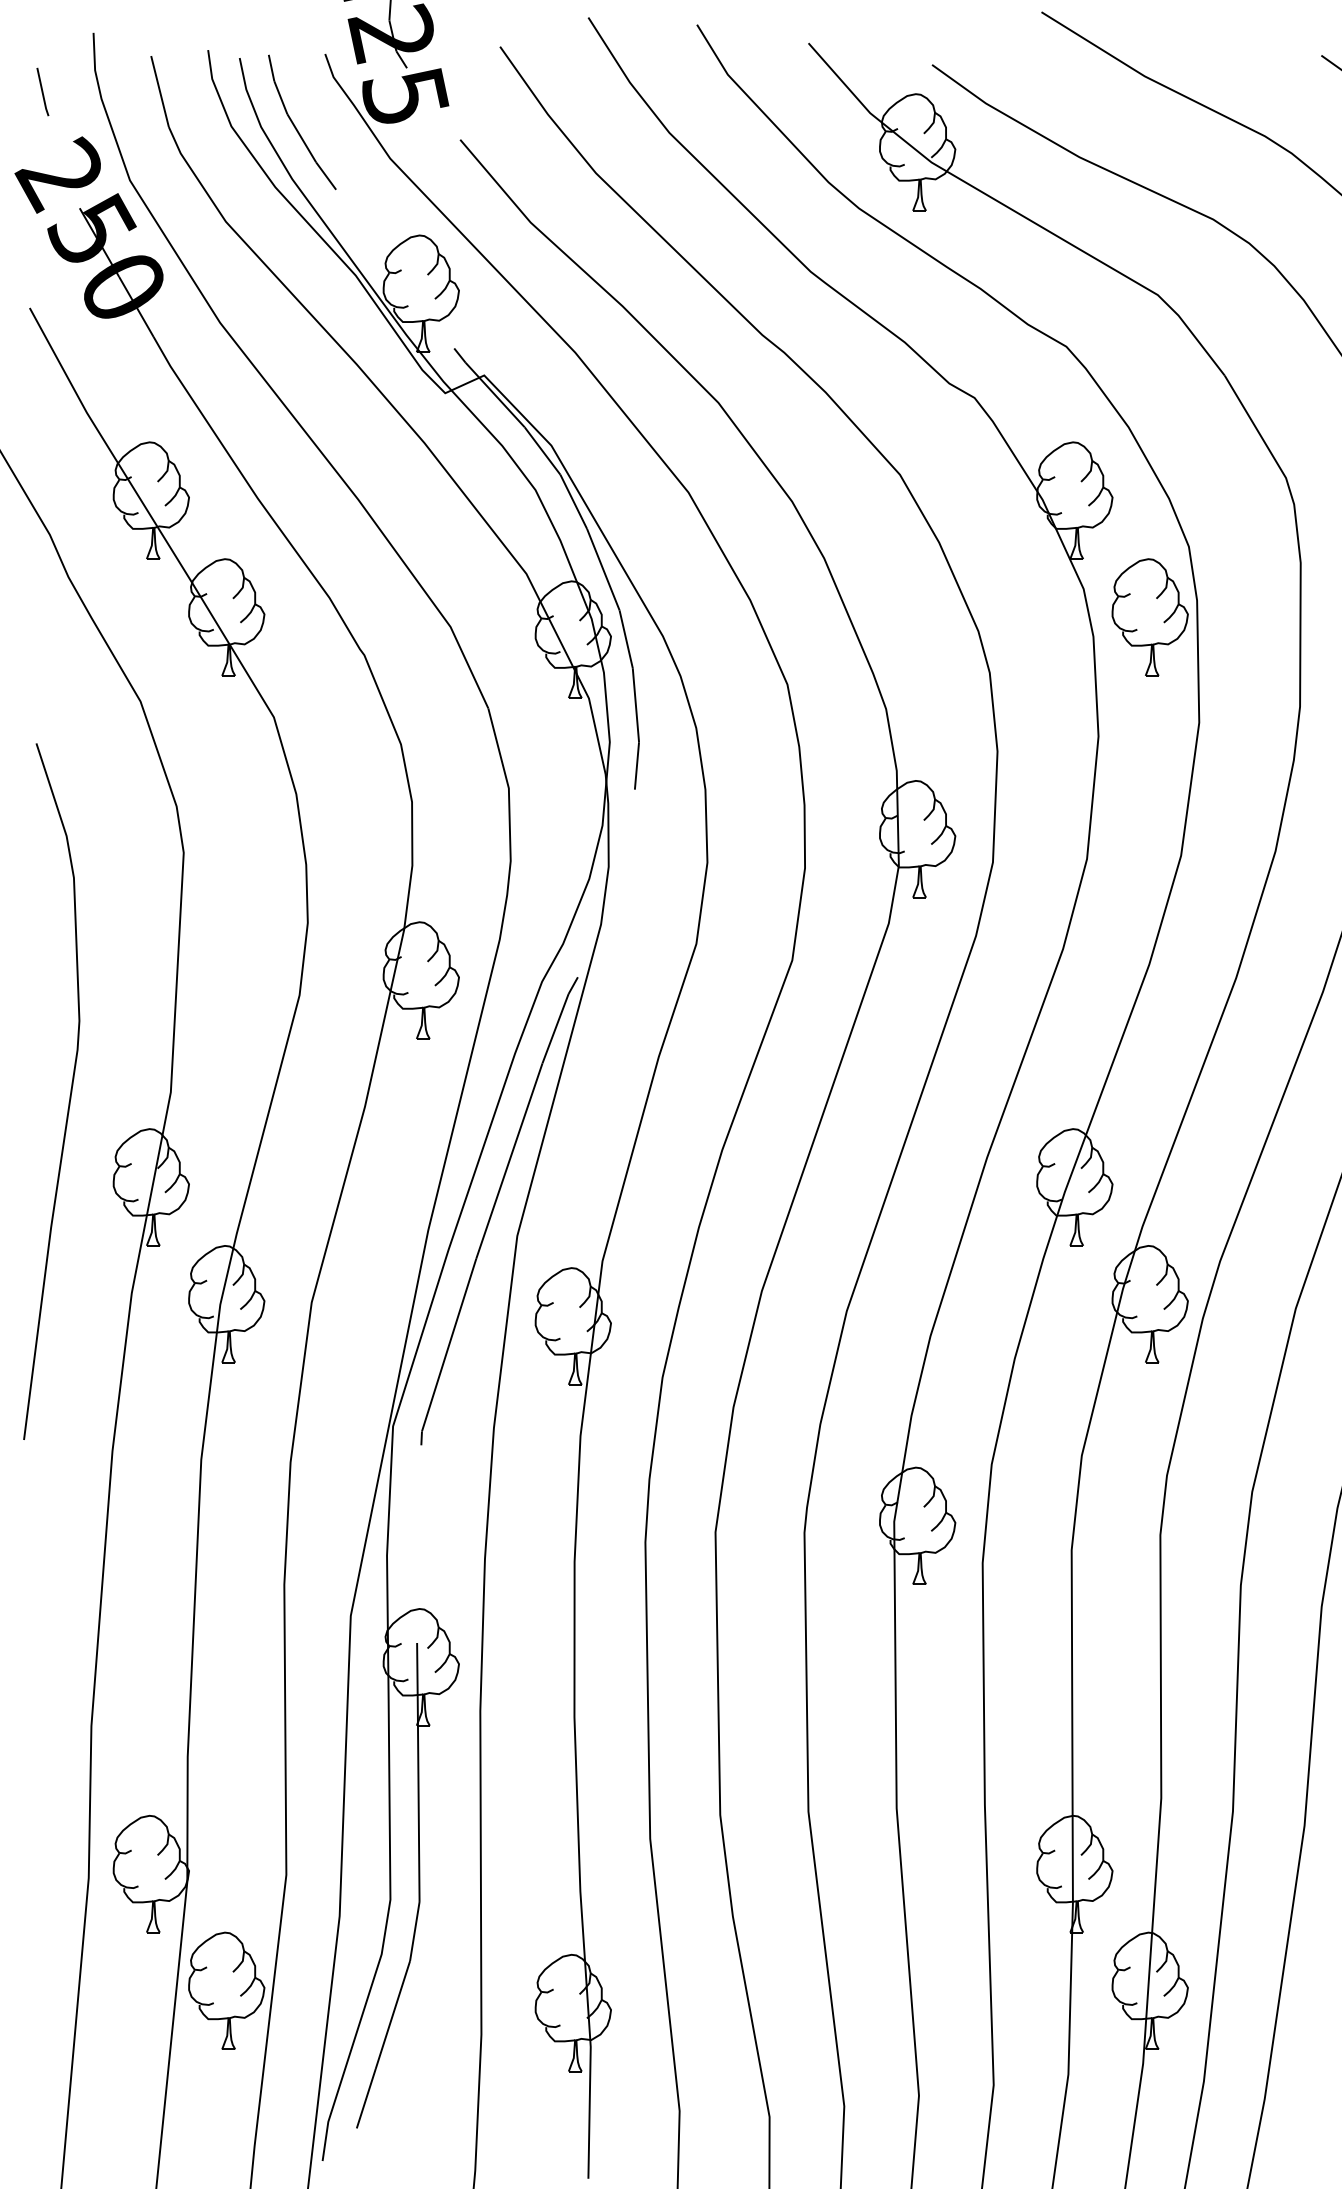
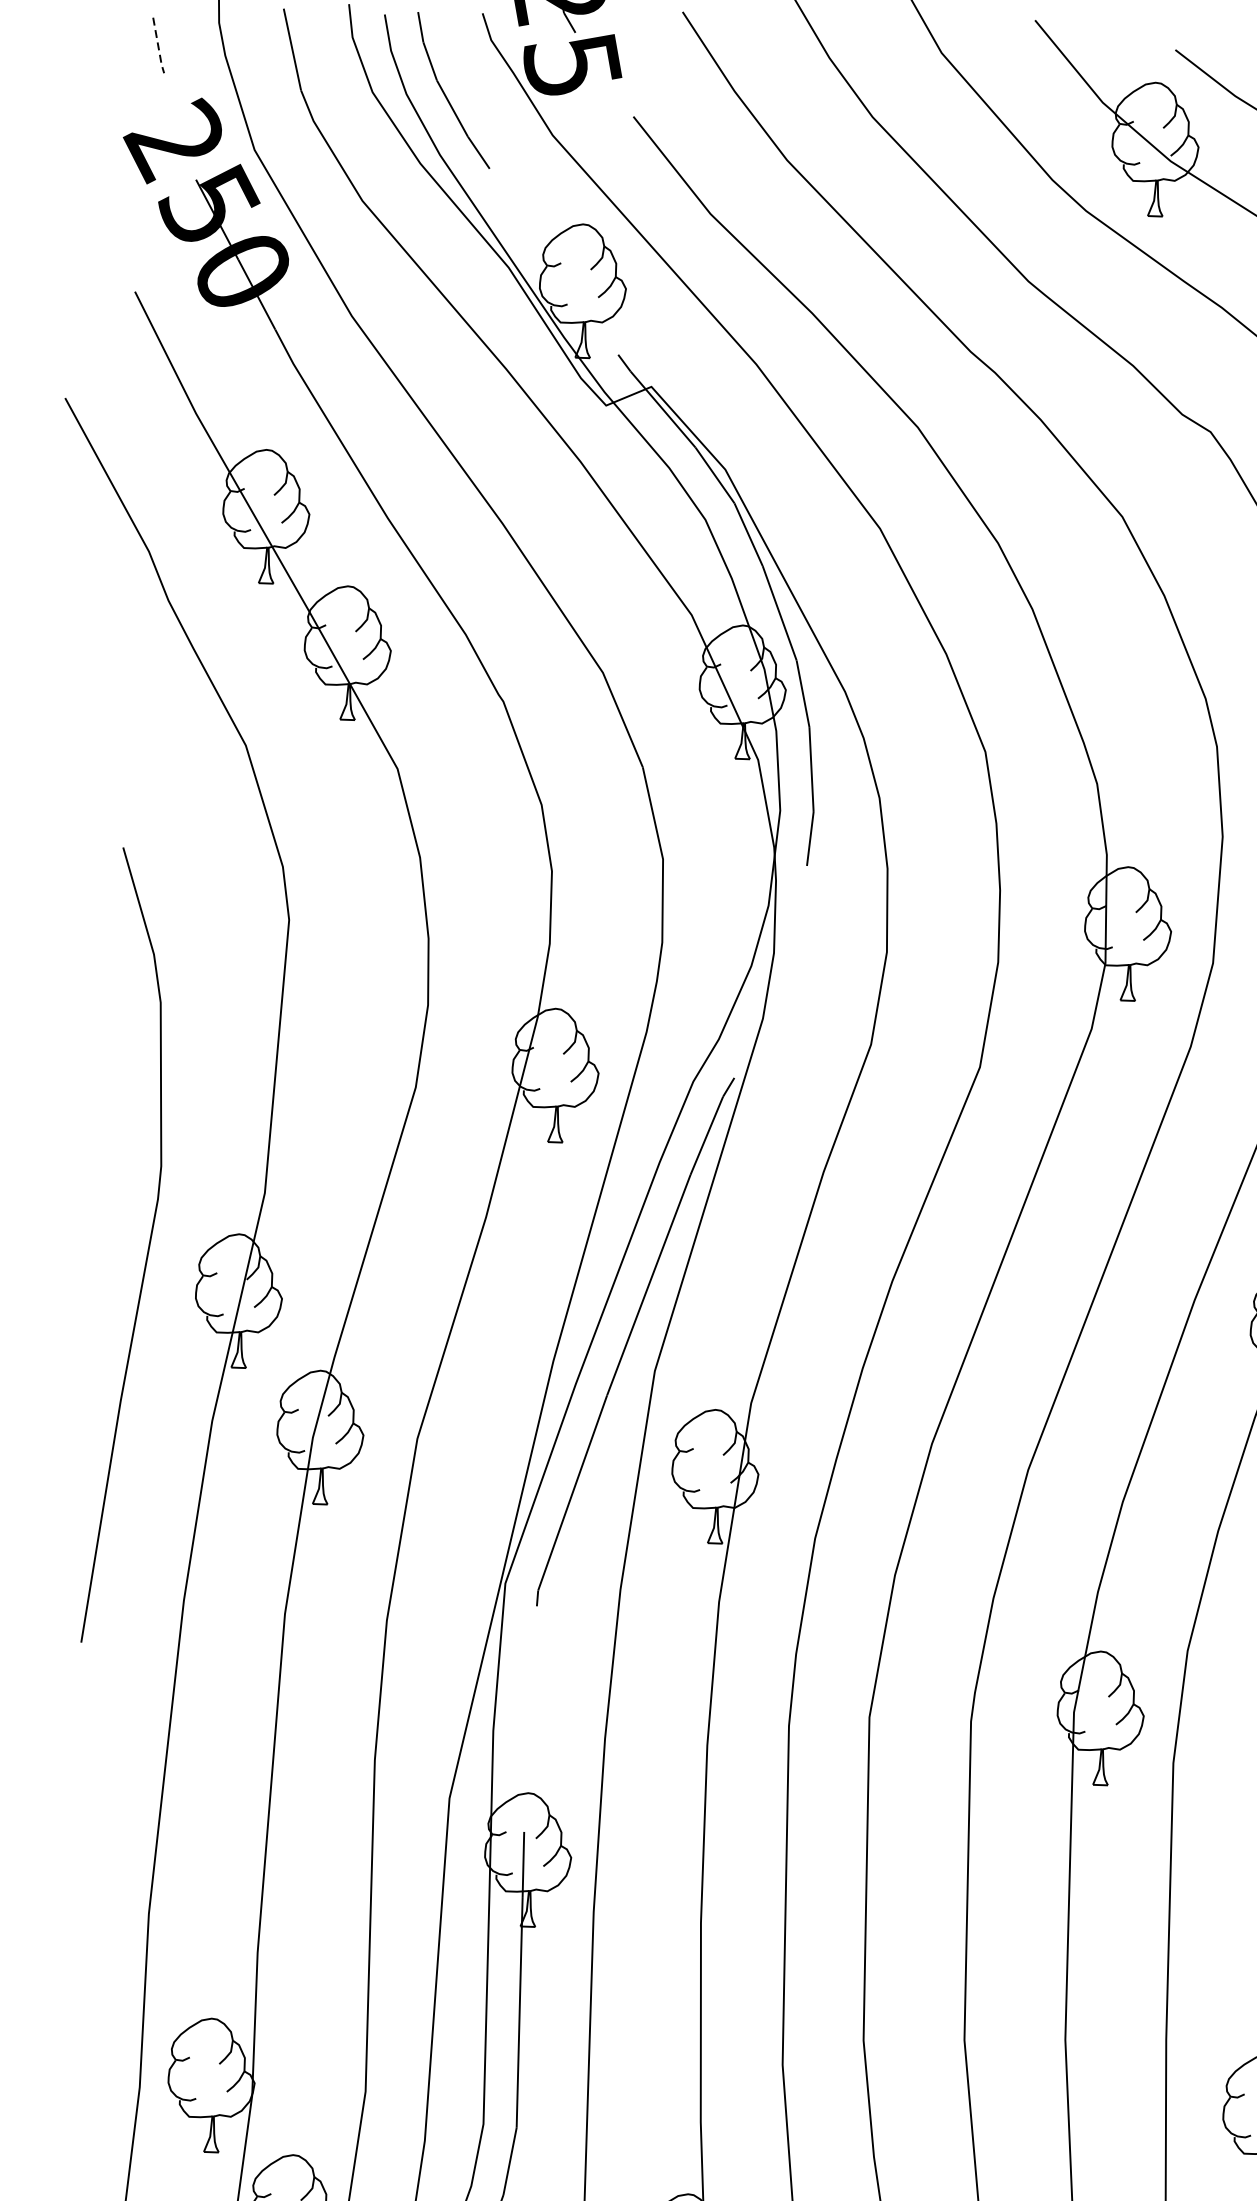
line: (42, 93) -> (158, 47), solid -> dashed
curve: (69, 1095) -> (146, 1250), moved

